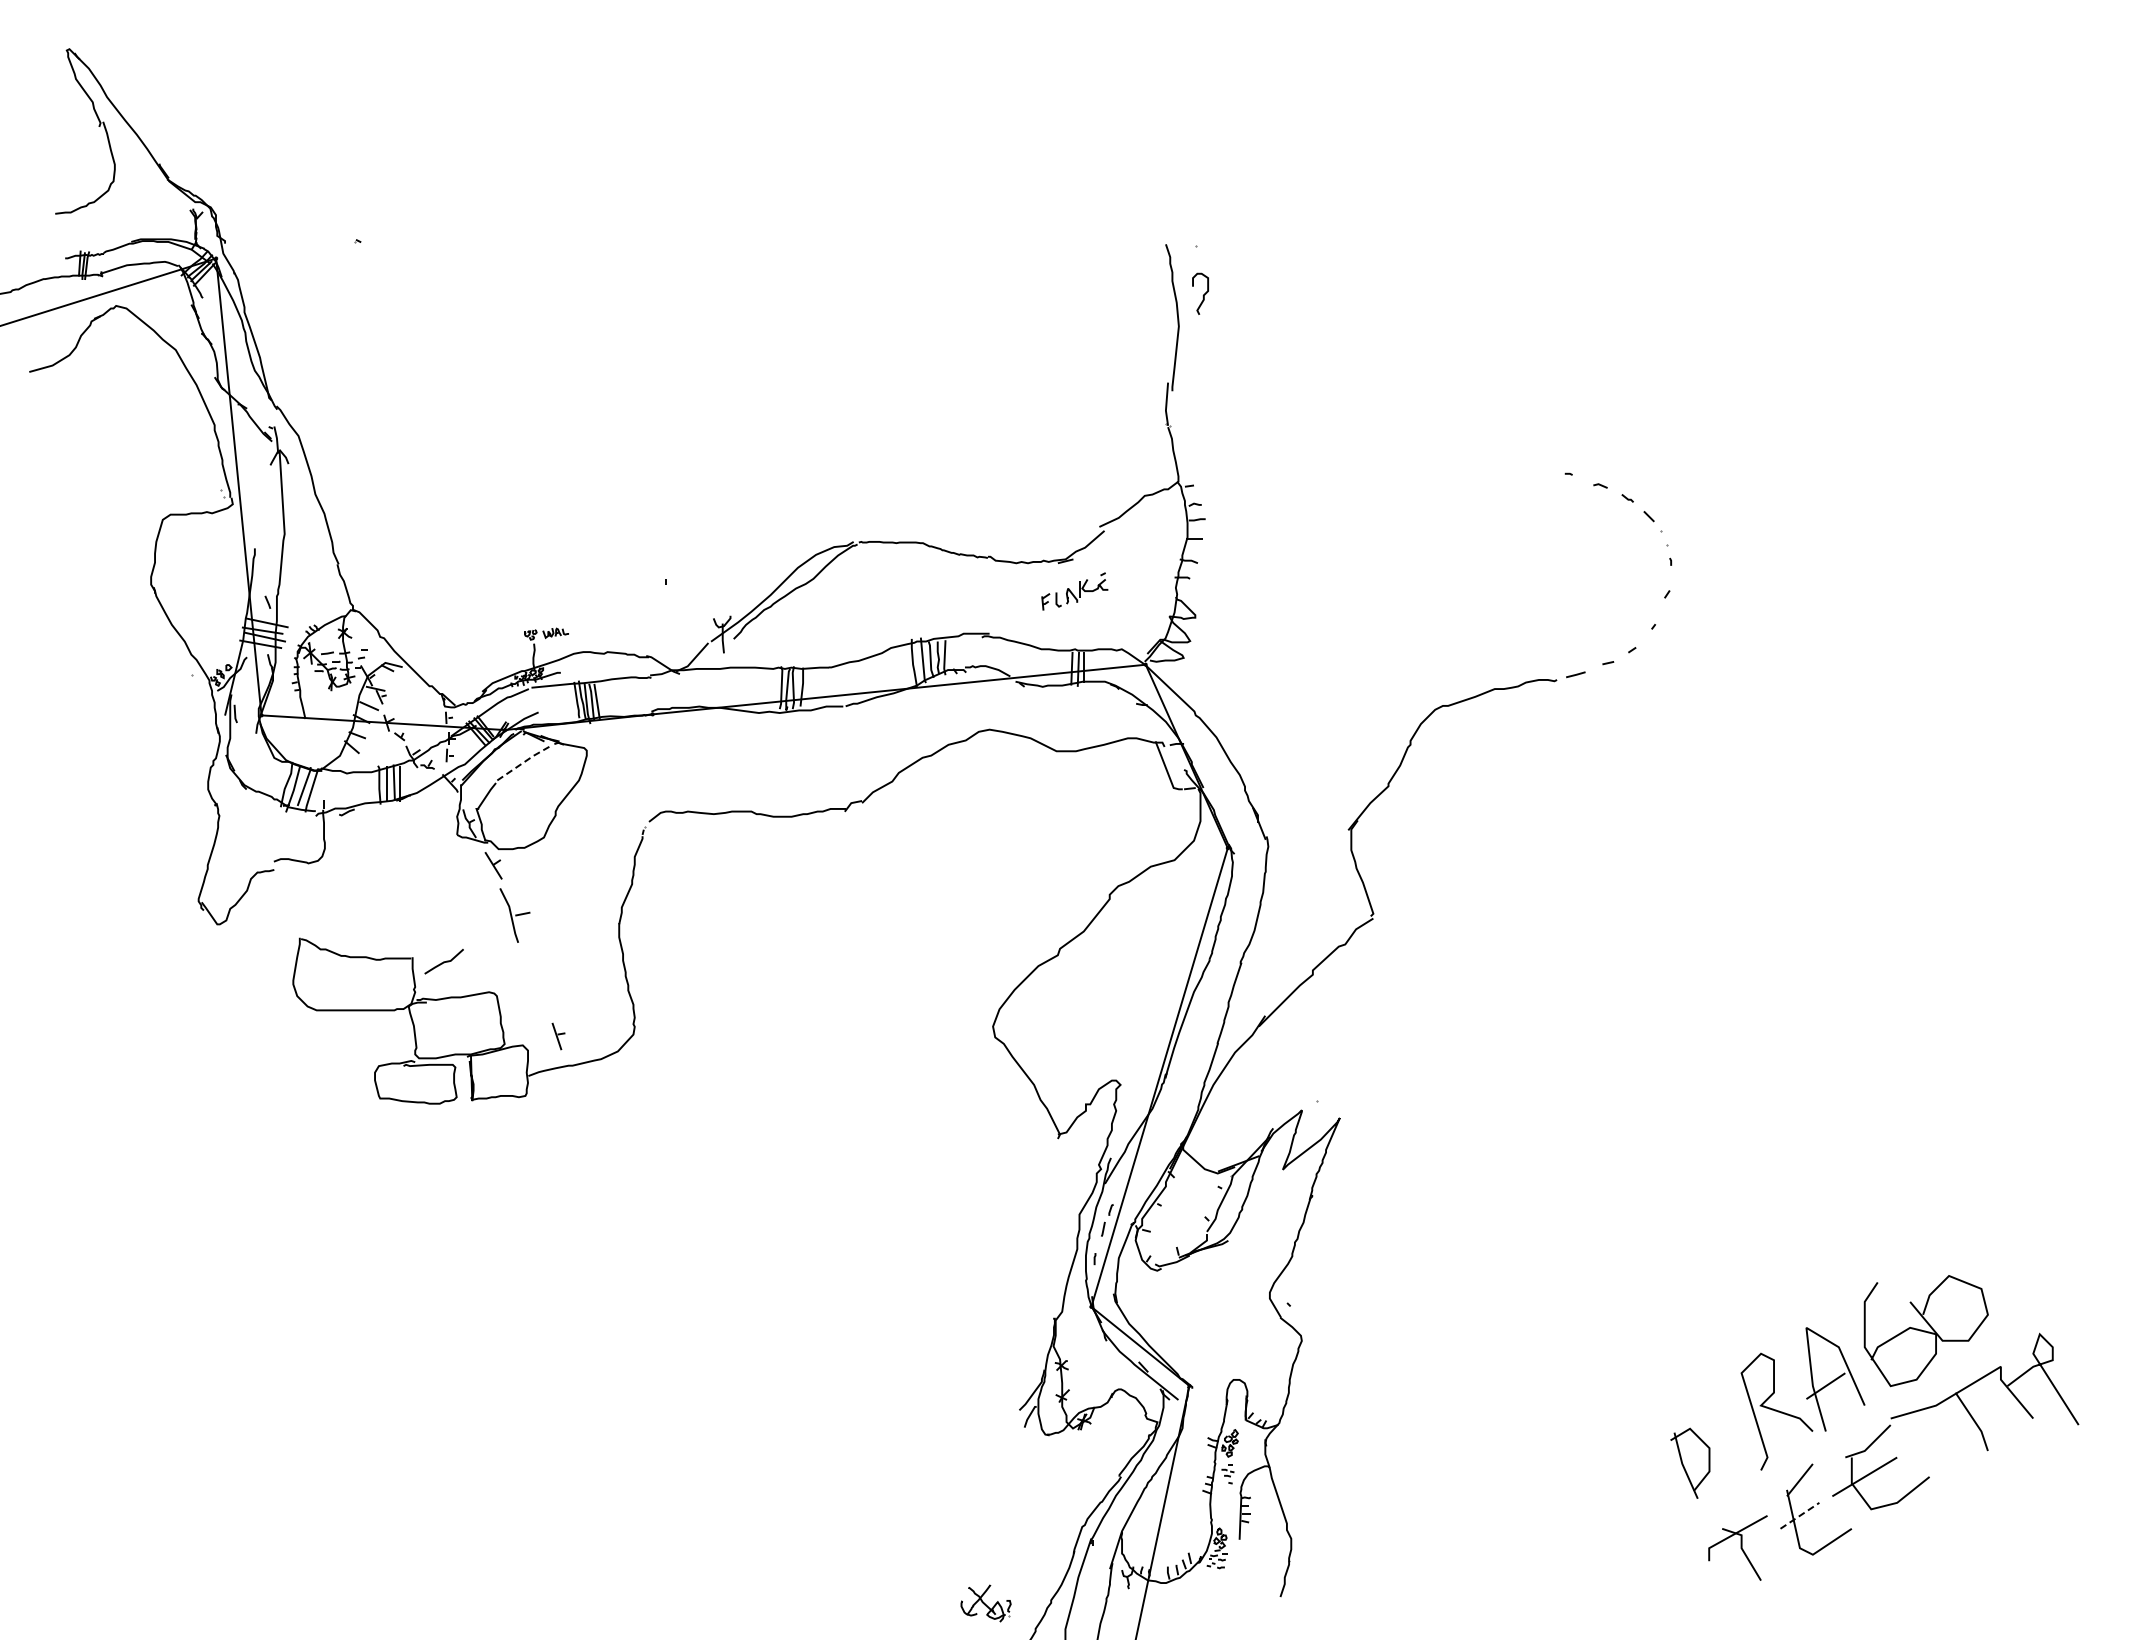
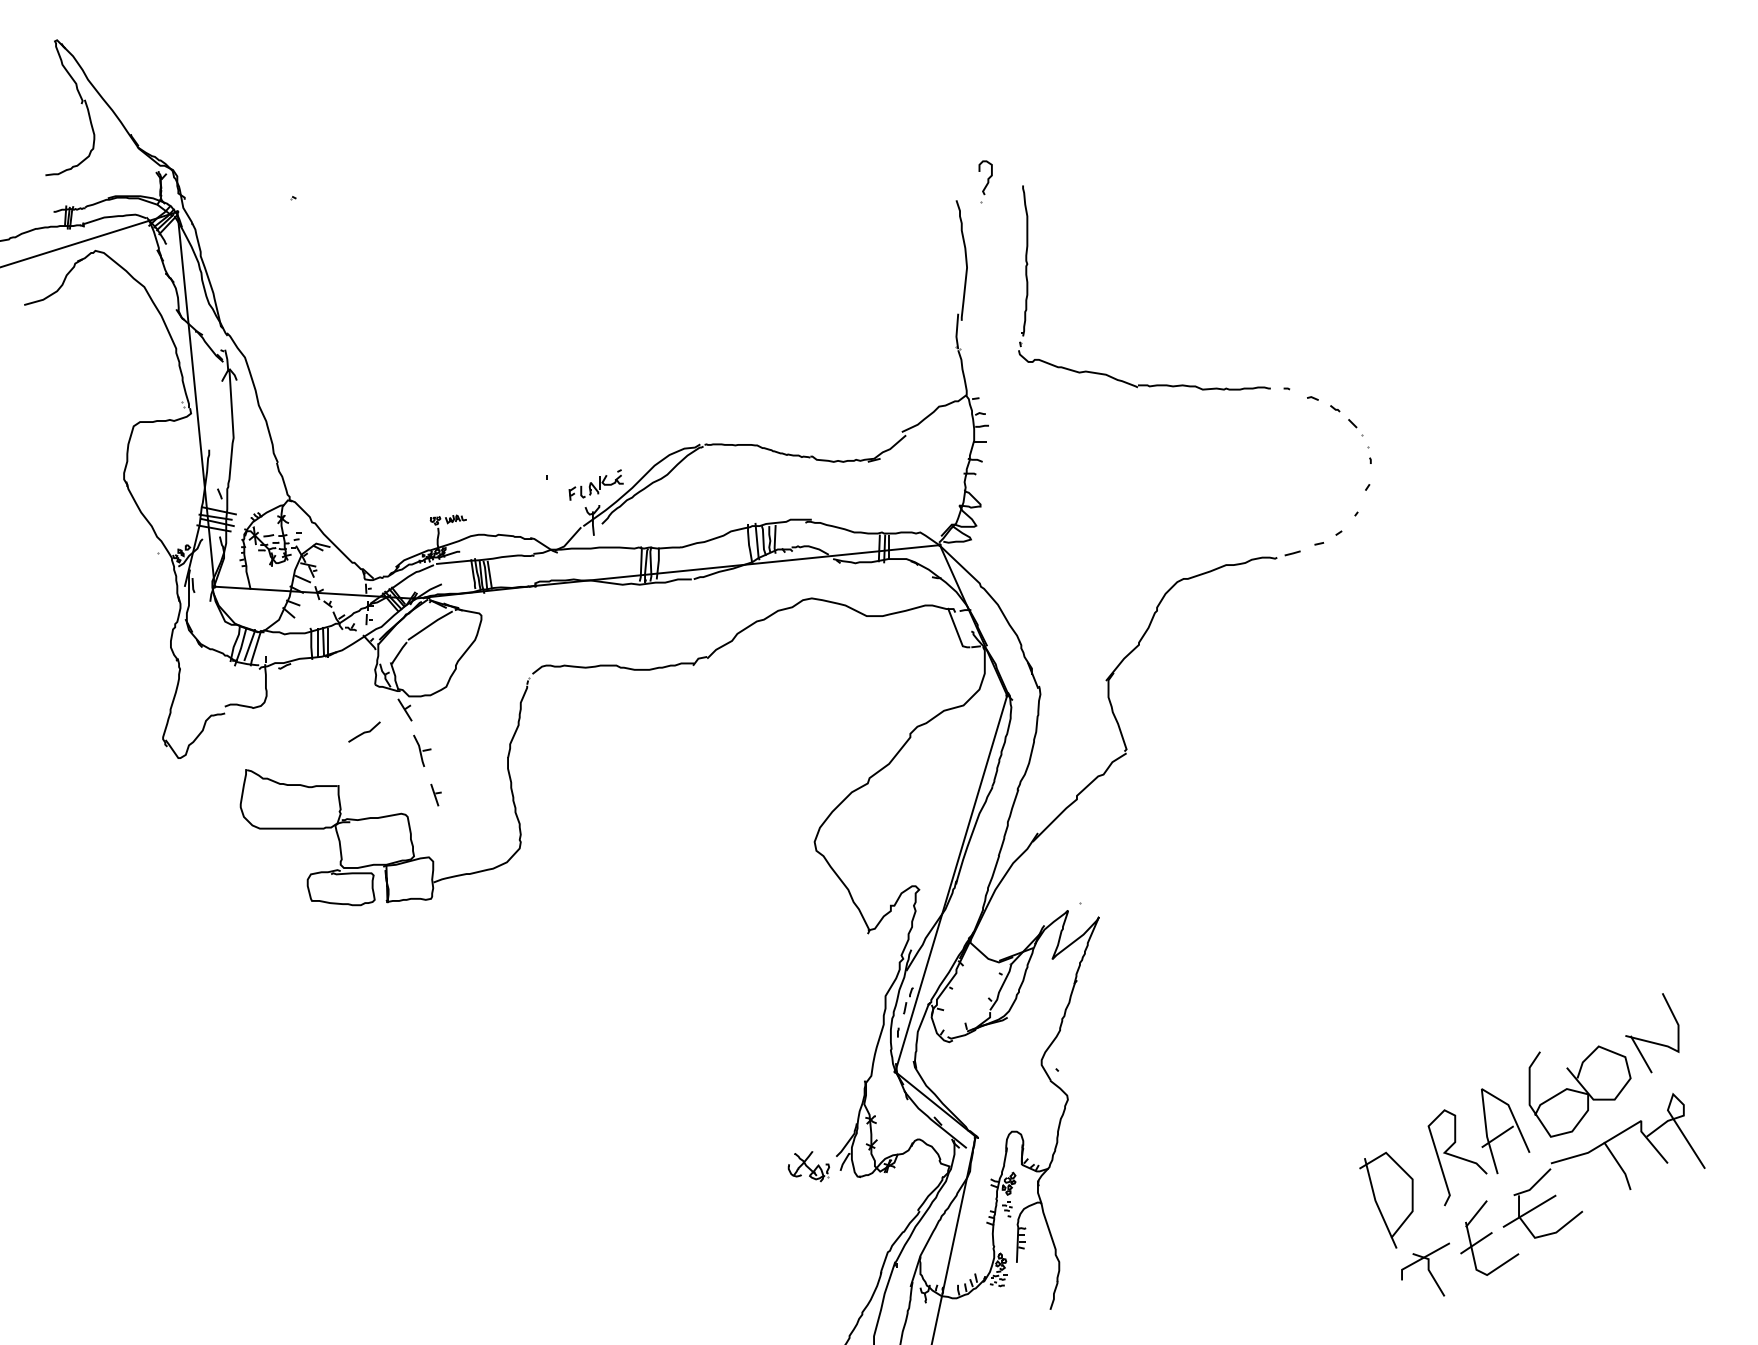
curve: (1202, 295) -> (987, 179), moved
part: (1350, 456) -> (1107, 374), added
part: (1074, 591) -> (596, 485), moved
line: (524, 761) -> (430, 624), dashed -> solid
part: (514, 915) -> (422, 750), size x0.71
line: (443, 961) -> (363, 731), moved
part: (558, 1036) -> (436, 795), moved
part: (2012, 1269) -> (1650, 1041), added
part: (1690, 1463) -> (1386, 1200), size x1.67
line: (1800, 1515) -> (1476, 1242), dashed -> solid
part: (985, 1603) -> (808, 1166), moved

